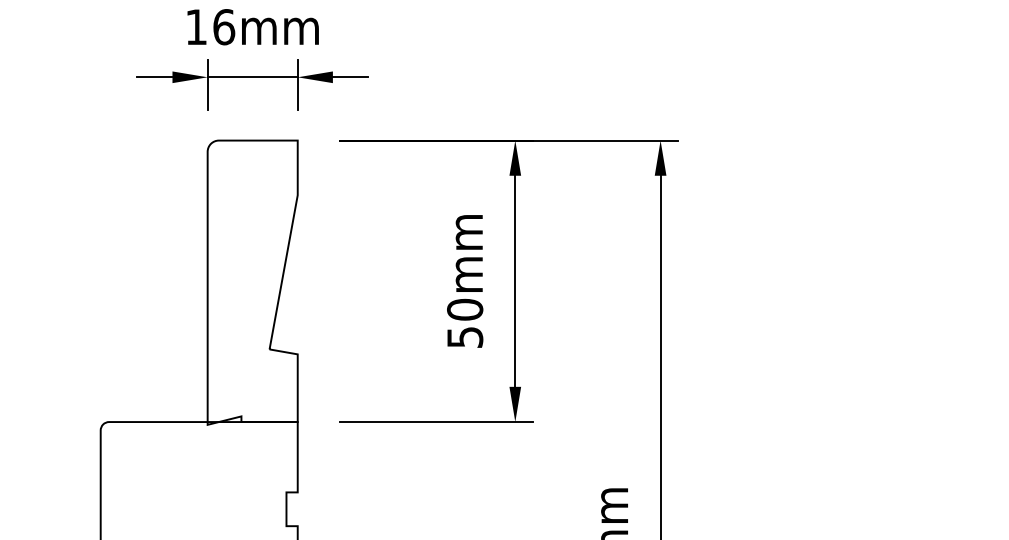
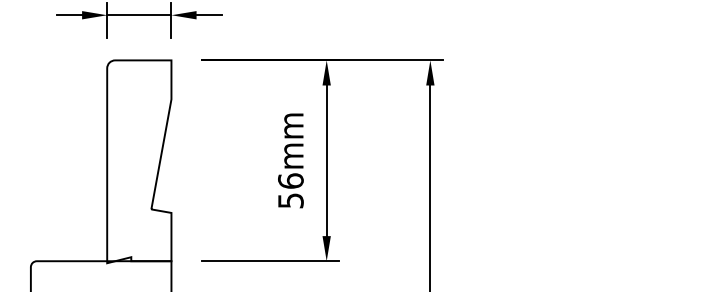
text: (465, 309) -> (291, 180), 50mm -> 56mm

